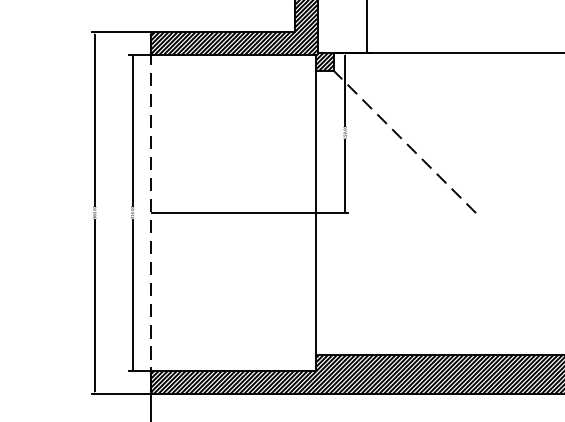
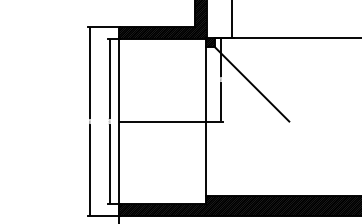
line: (405, 142) -> (252, 84), dashed -> solid
line: (151, 214) -> (119, 122), dashed -> solid

